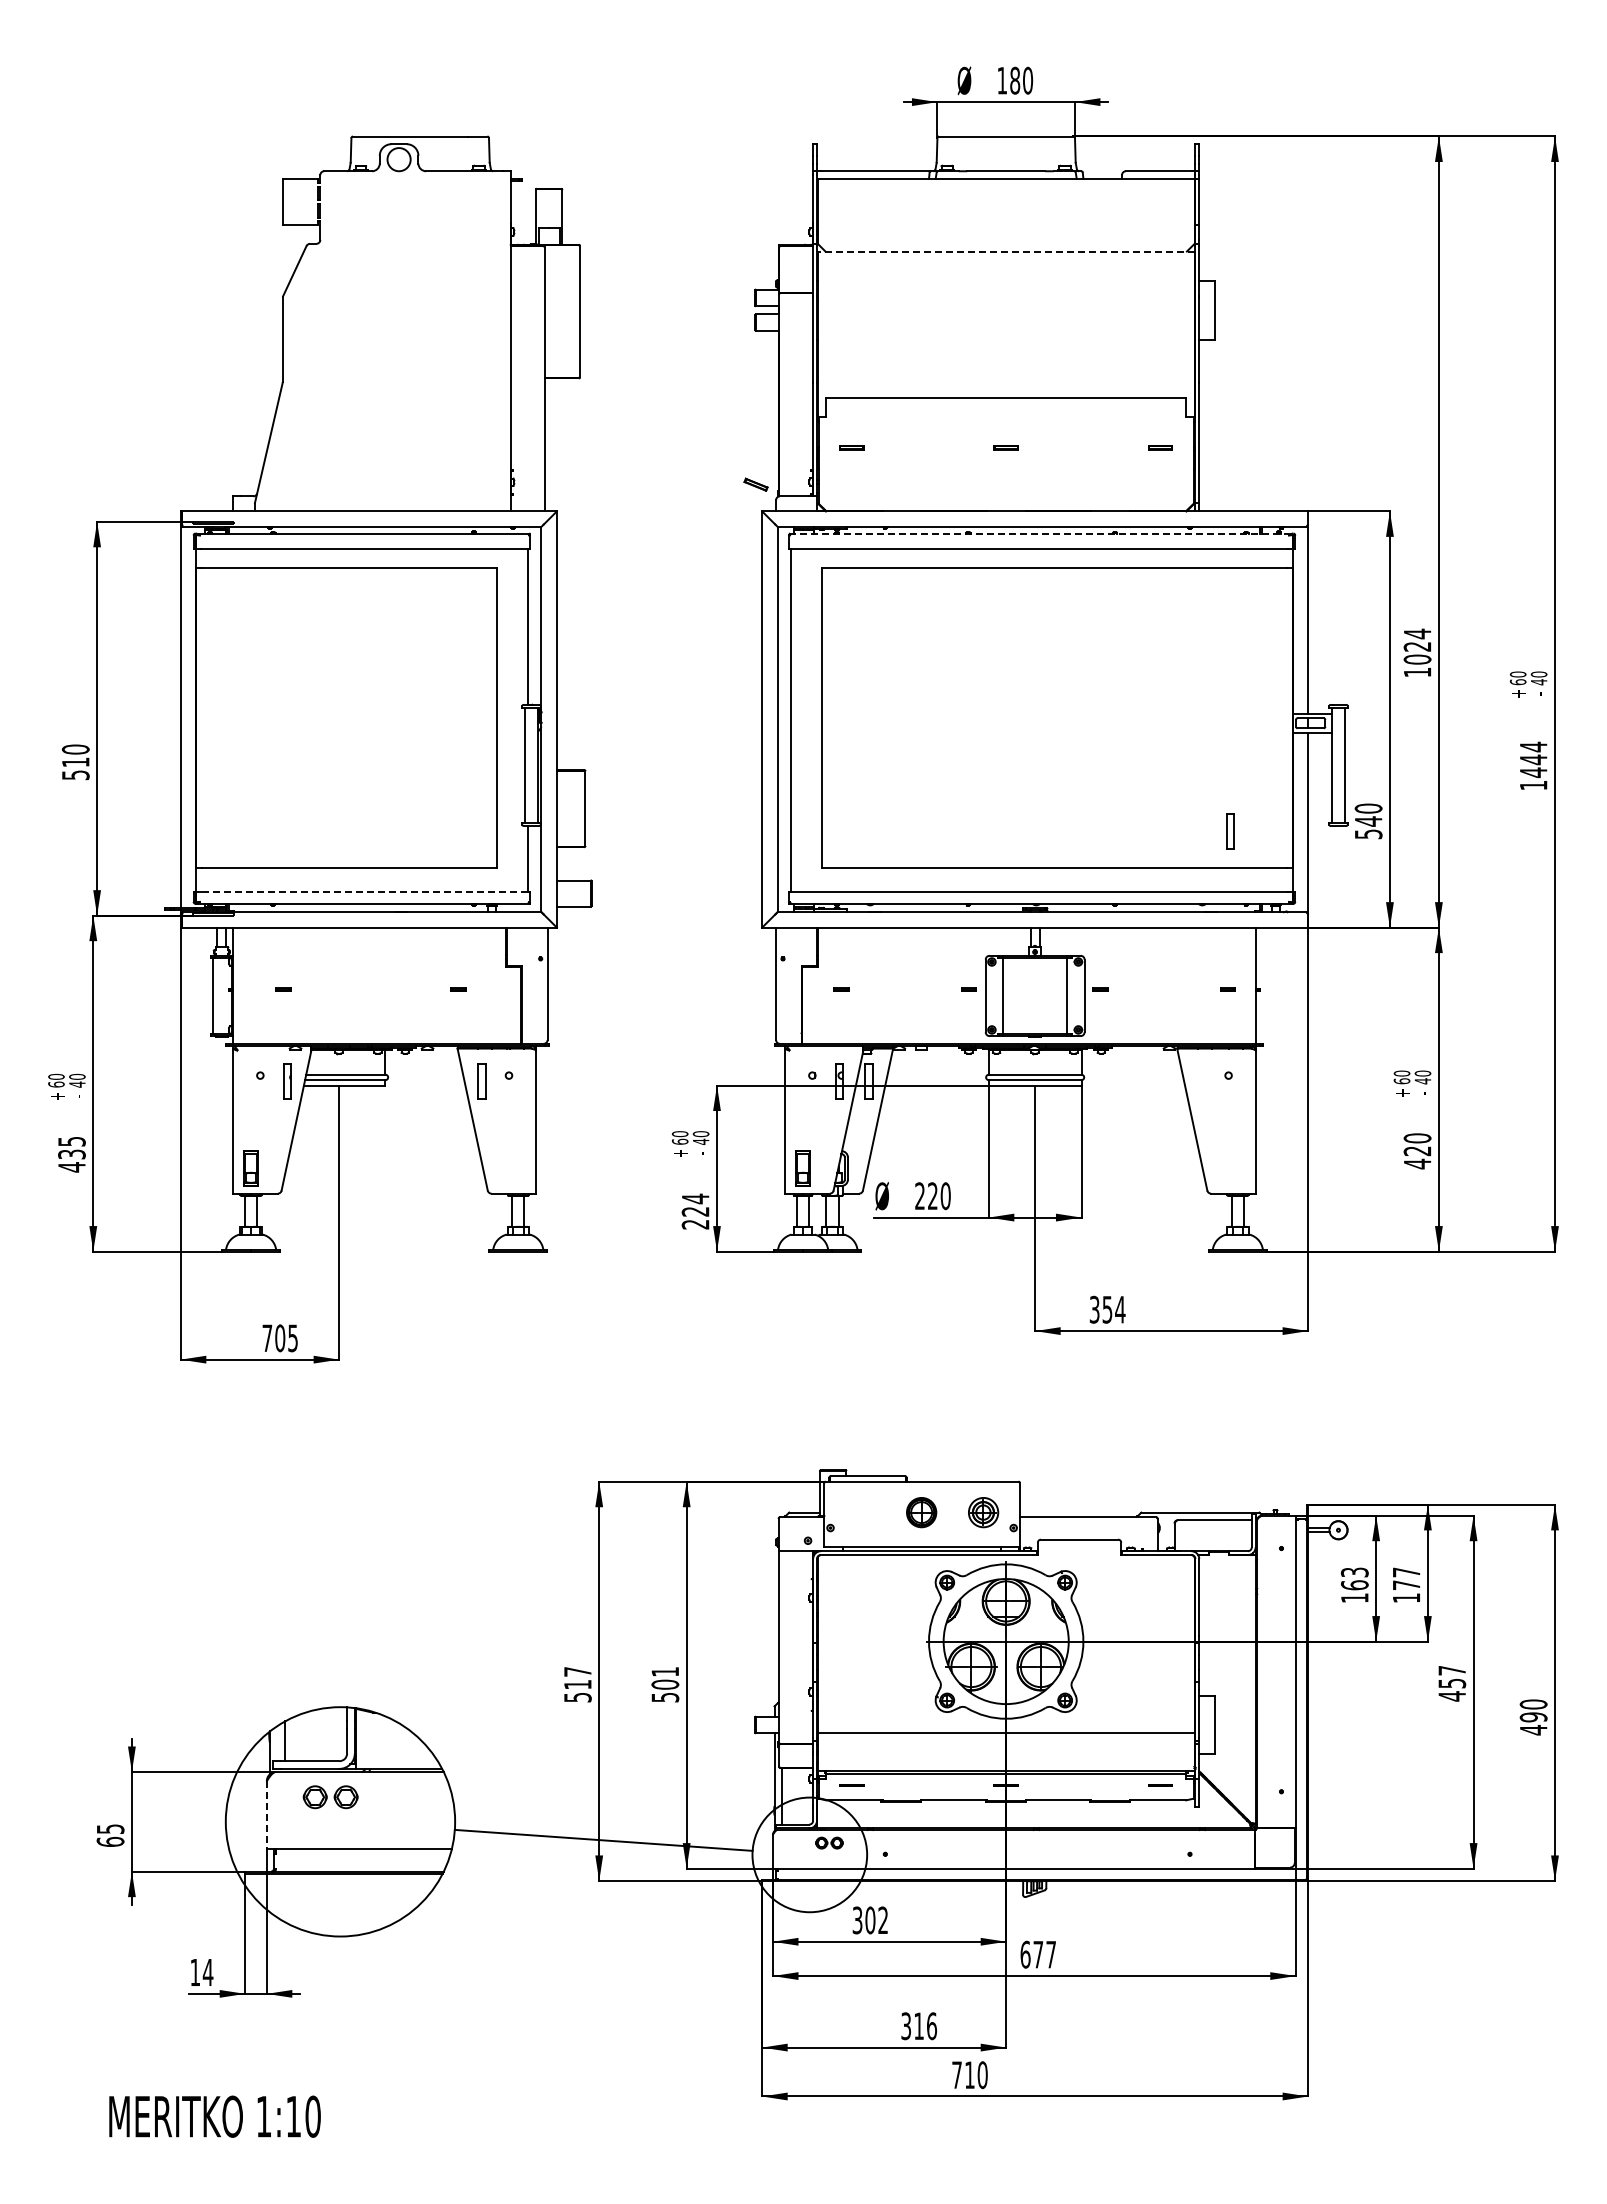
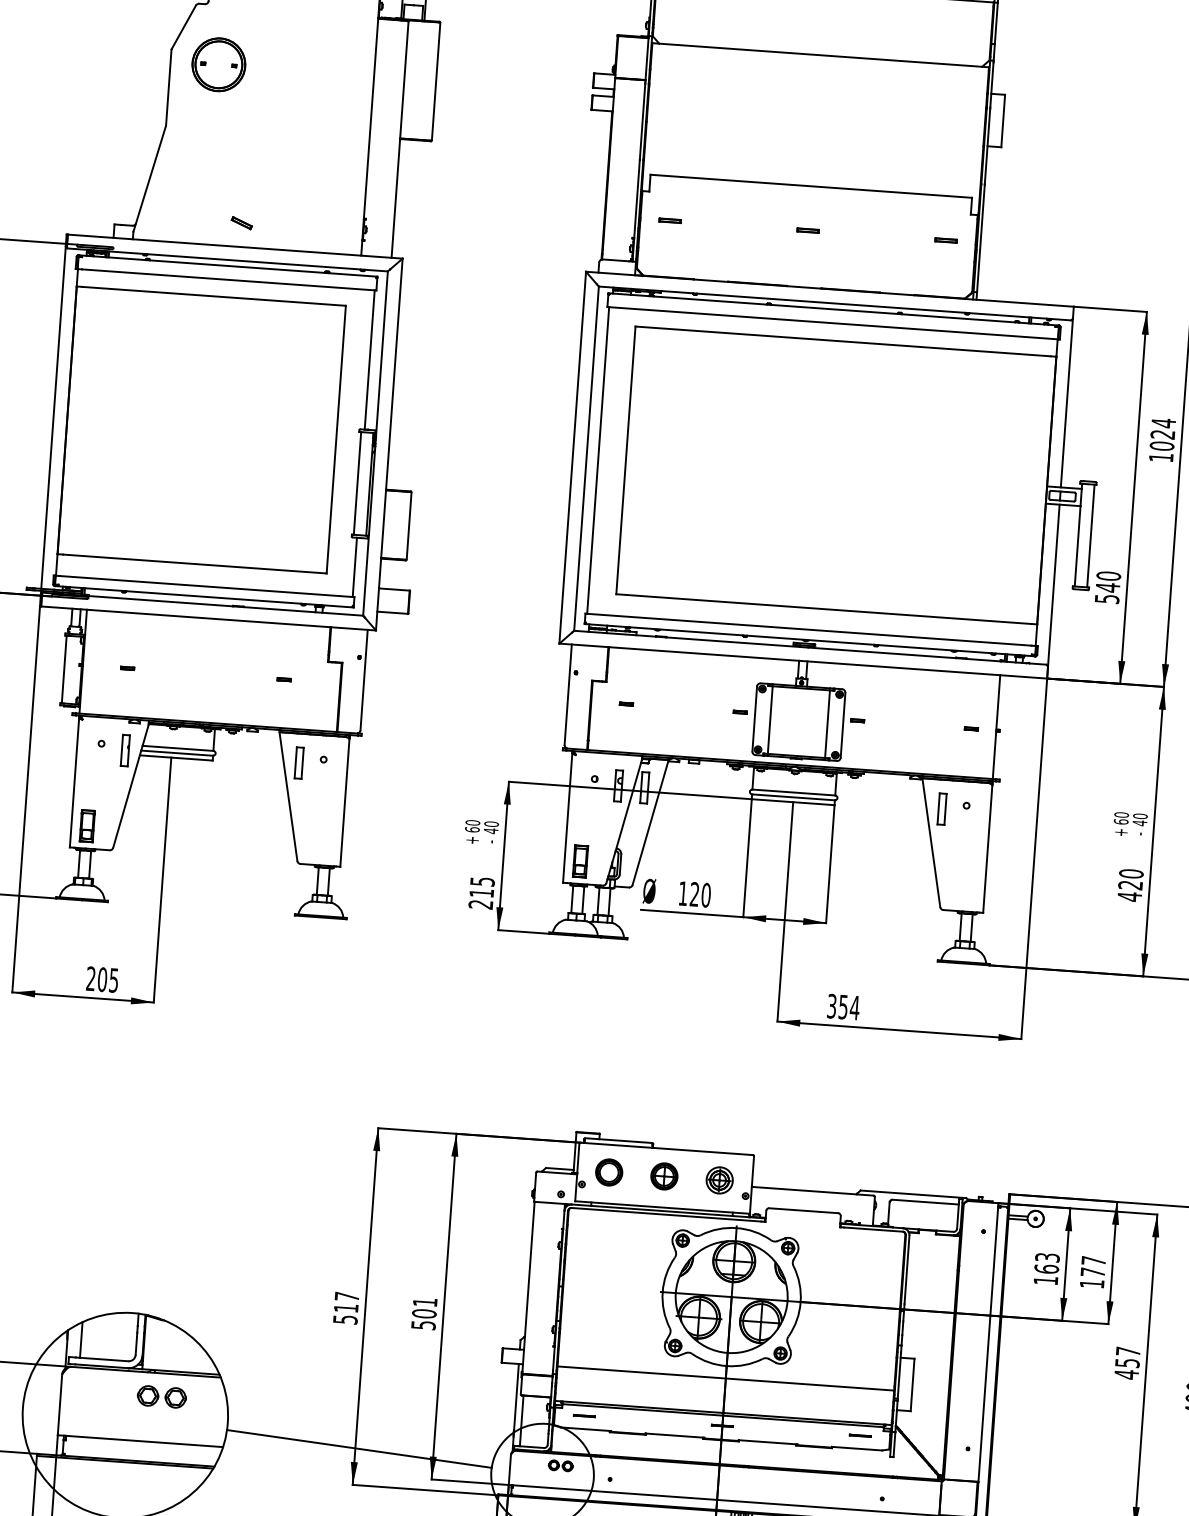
line: (1005, 251) -> (820, 55), dashed -> solid
part: (336, 309) -> (218, 64), added
part: (755, 484) -> (241, 222), moved
line: (1041, 533) -> (834, 309), dashed -> solid
part: (1230, 831) -> (942, 809), moved
line: (364, 892) -> (206, 586), dashed -> solid
text: (919, 1195) -> (682, 893), 220 -> 120
text: (695, 1204) -> (482, 886), 224 -> 215
text: (267, 1337) -> (91, 978), 705 -> 205
part: (859, 1512) -> (608, 1172), added
part: (330, 1797) -> (161, 1397), moved
line: (266, 1815) -> (59, 1405), dashed -> solid

